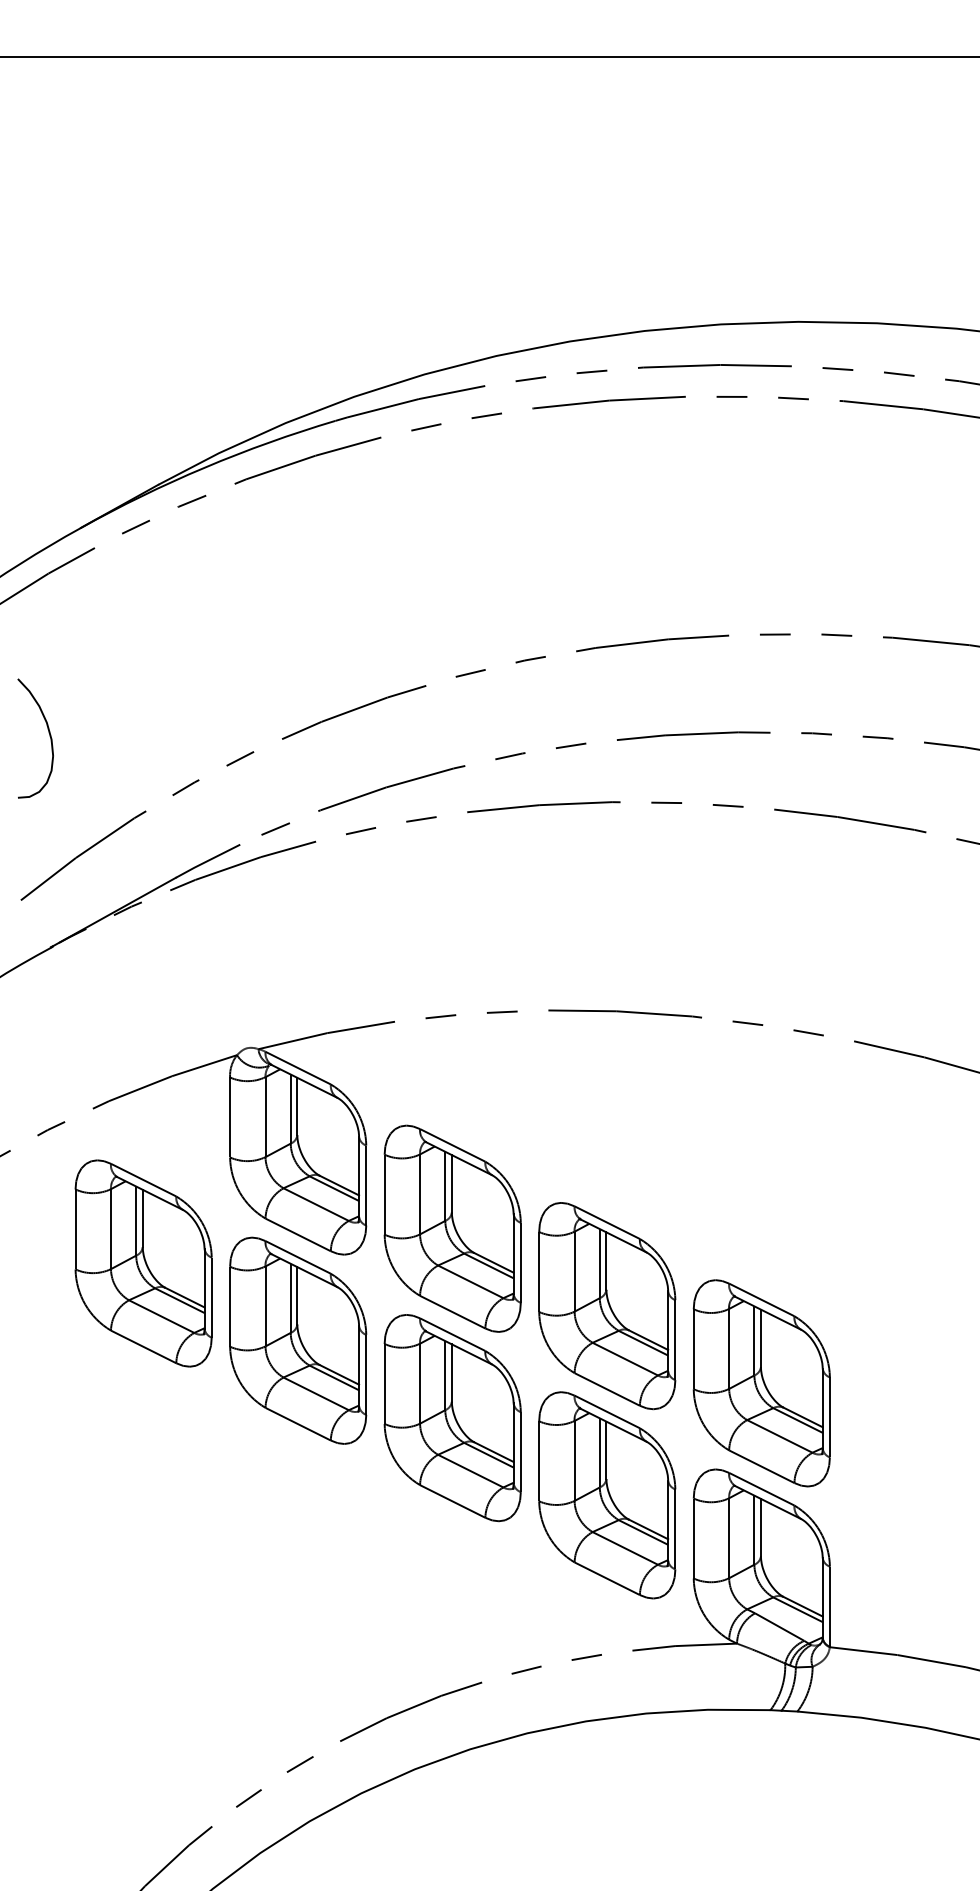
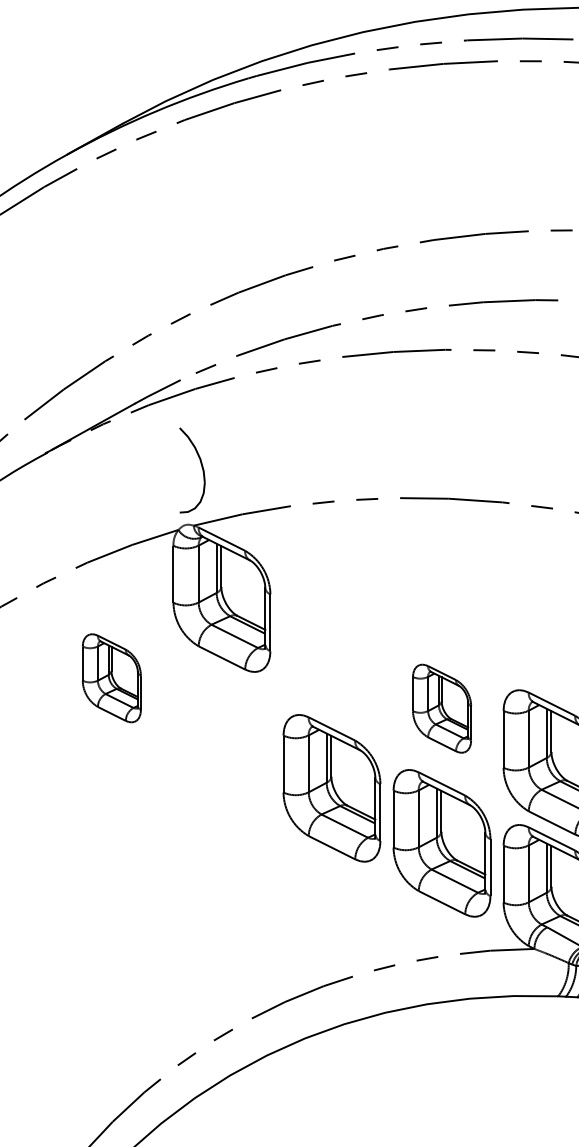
part: (48, 733) -> (201, 466), moved
part: (452, 1228) -> (331, 653), removed
part: (143, 1263) -> (111, 678), size x0.6
part: (607, 1306) -> (442, 708), size x0.6
part: (298, 1340) -> (222, 733), removed

